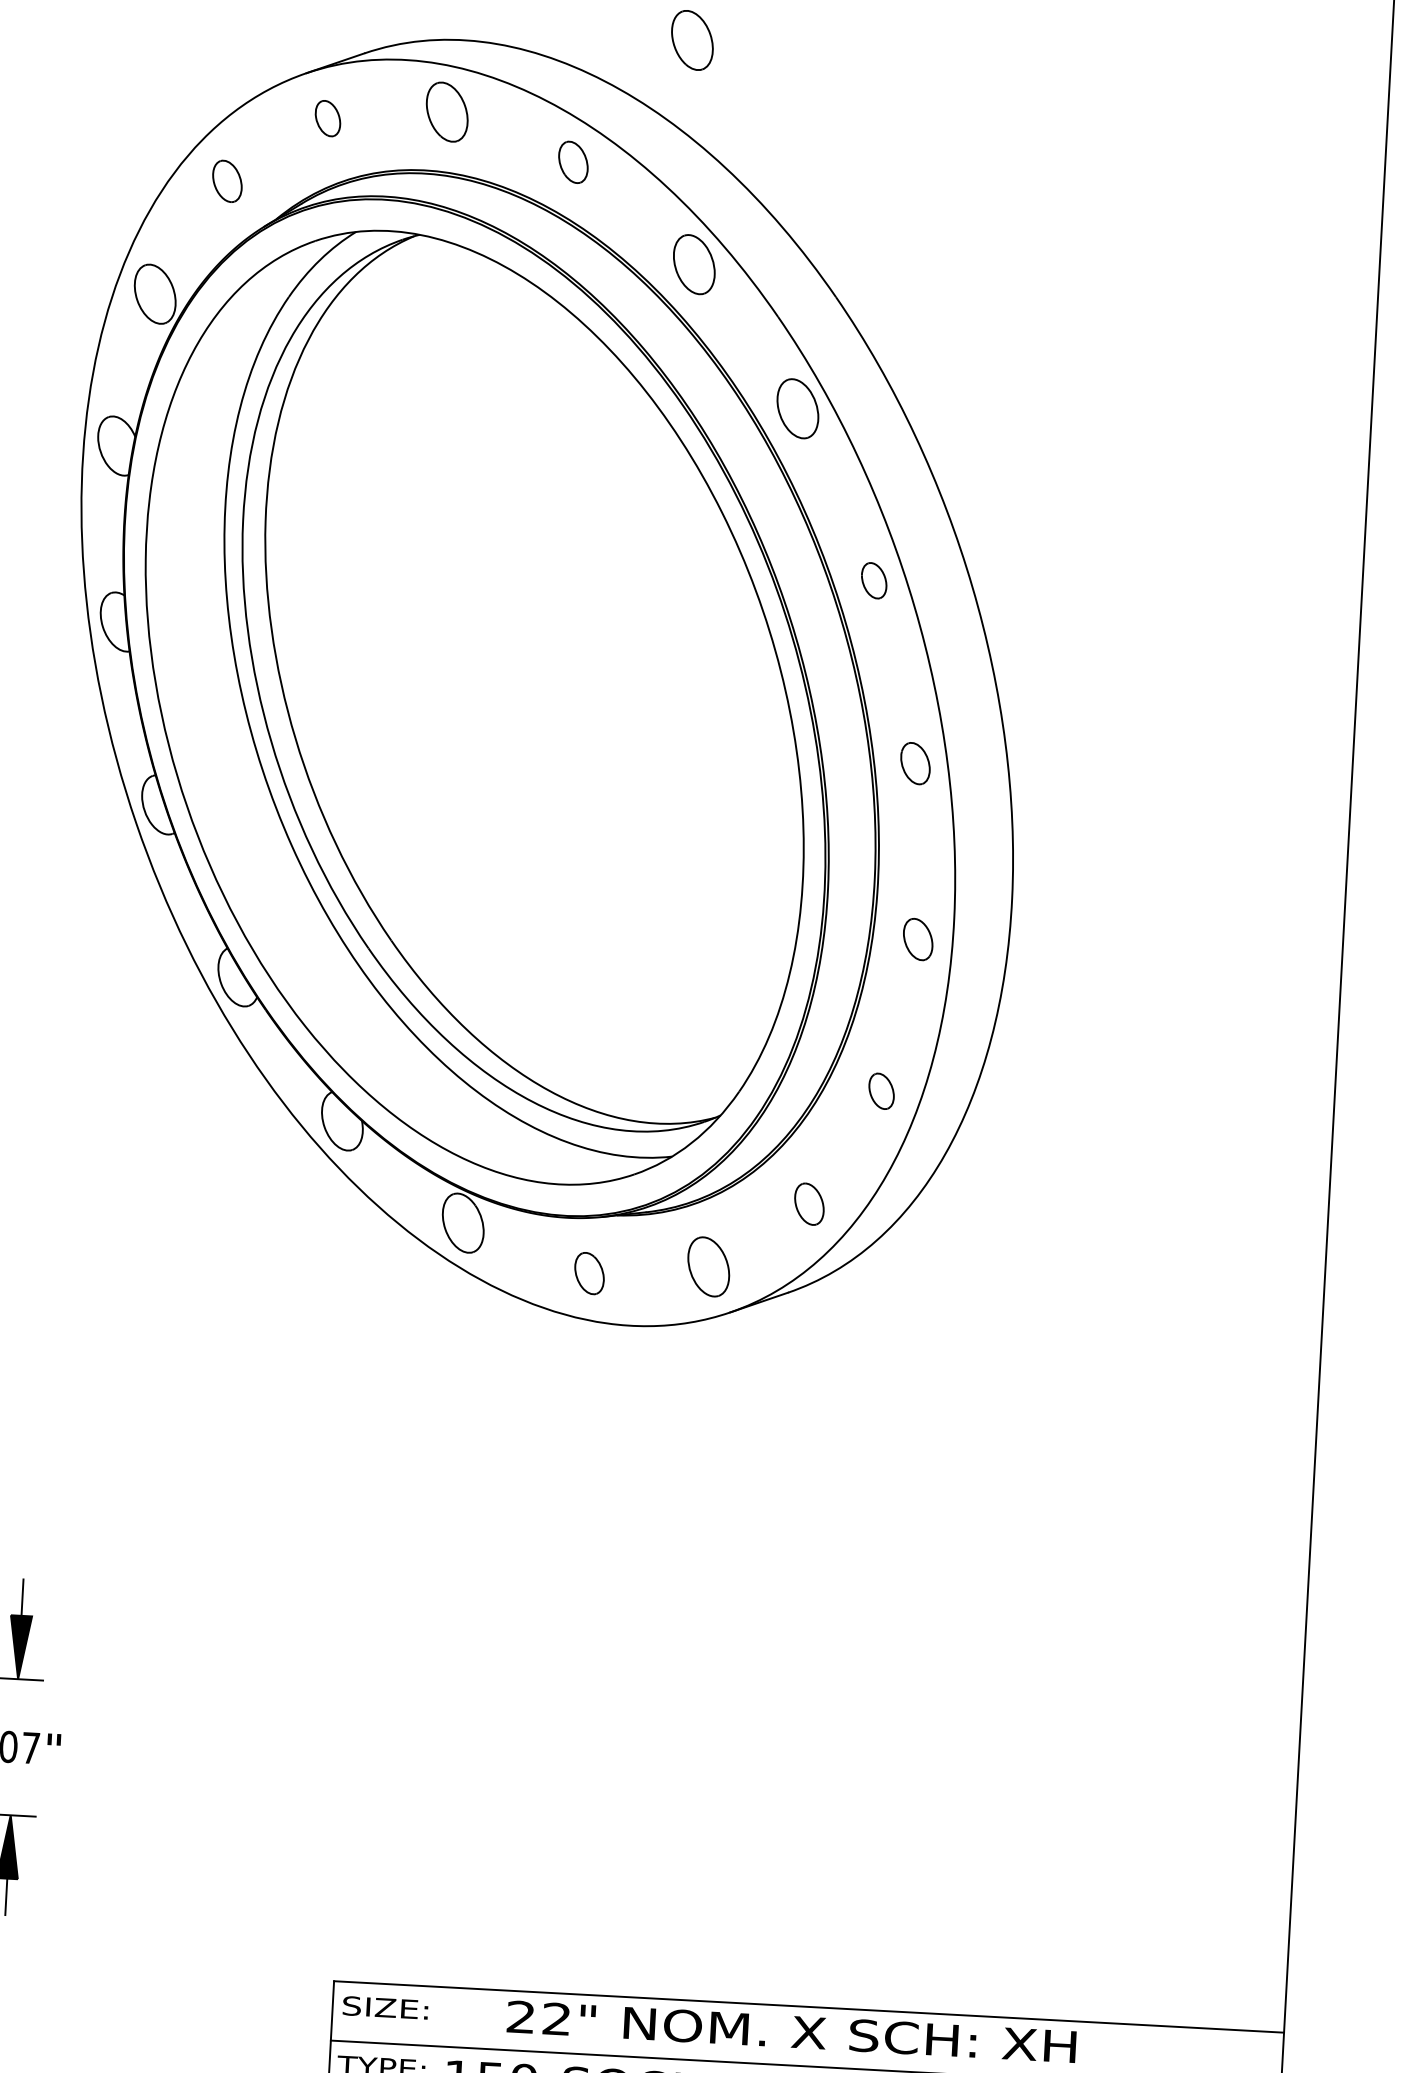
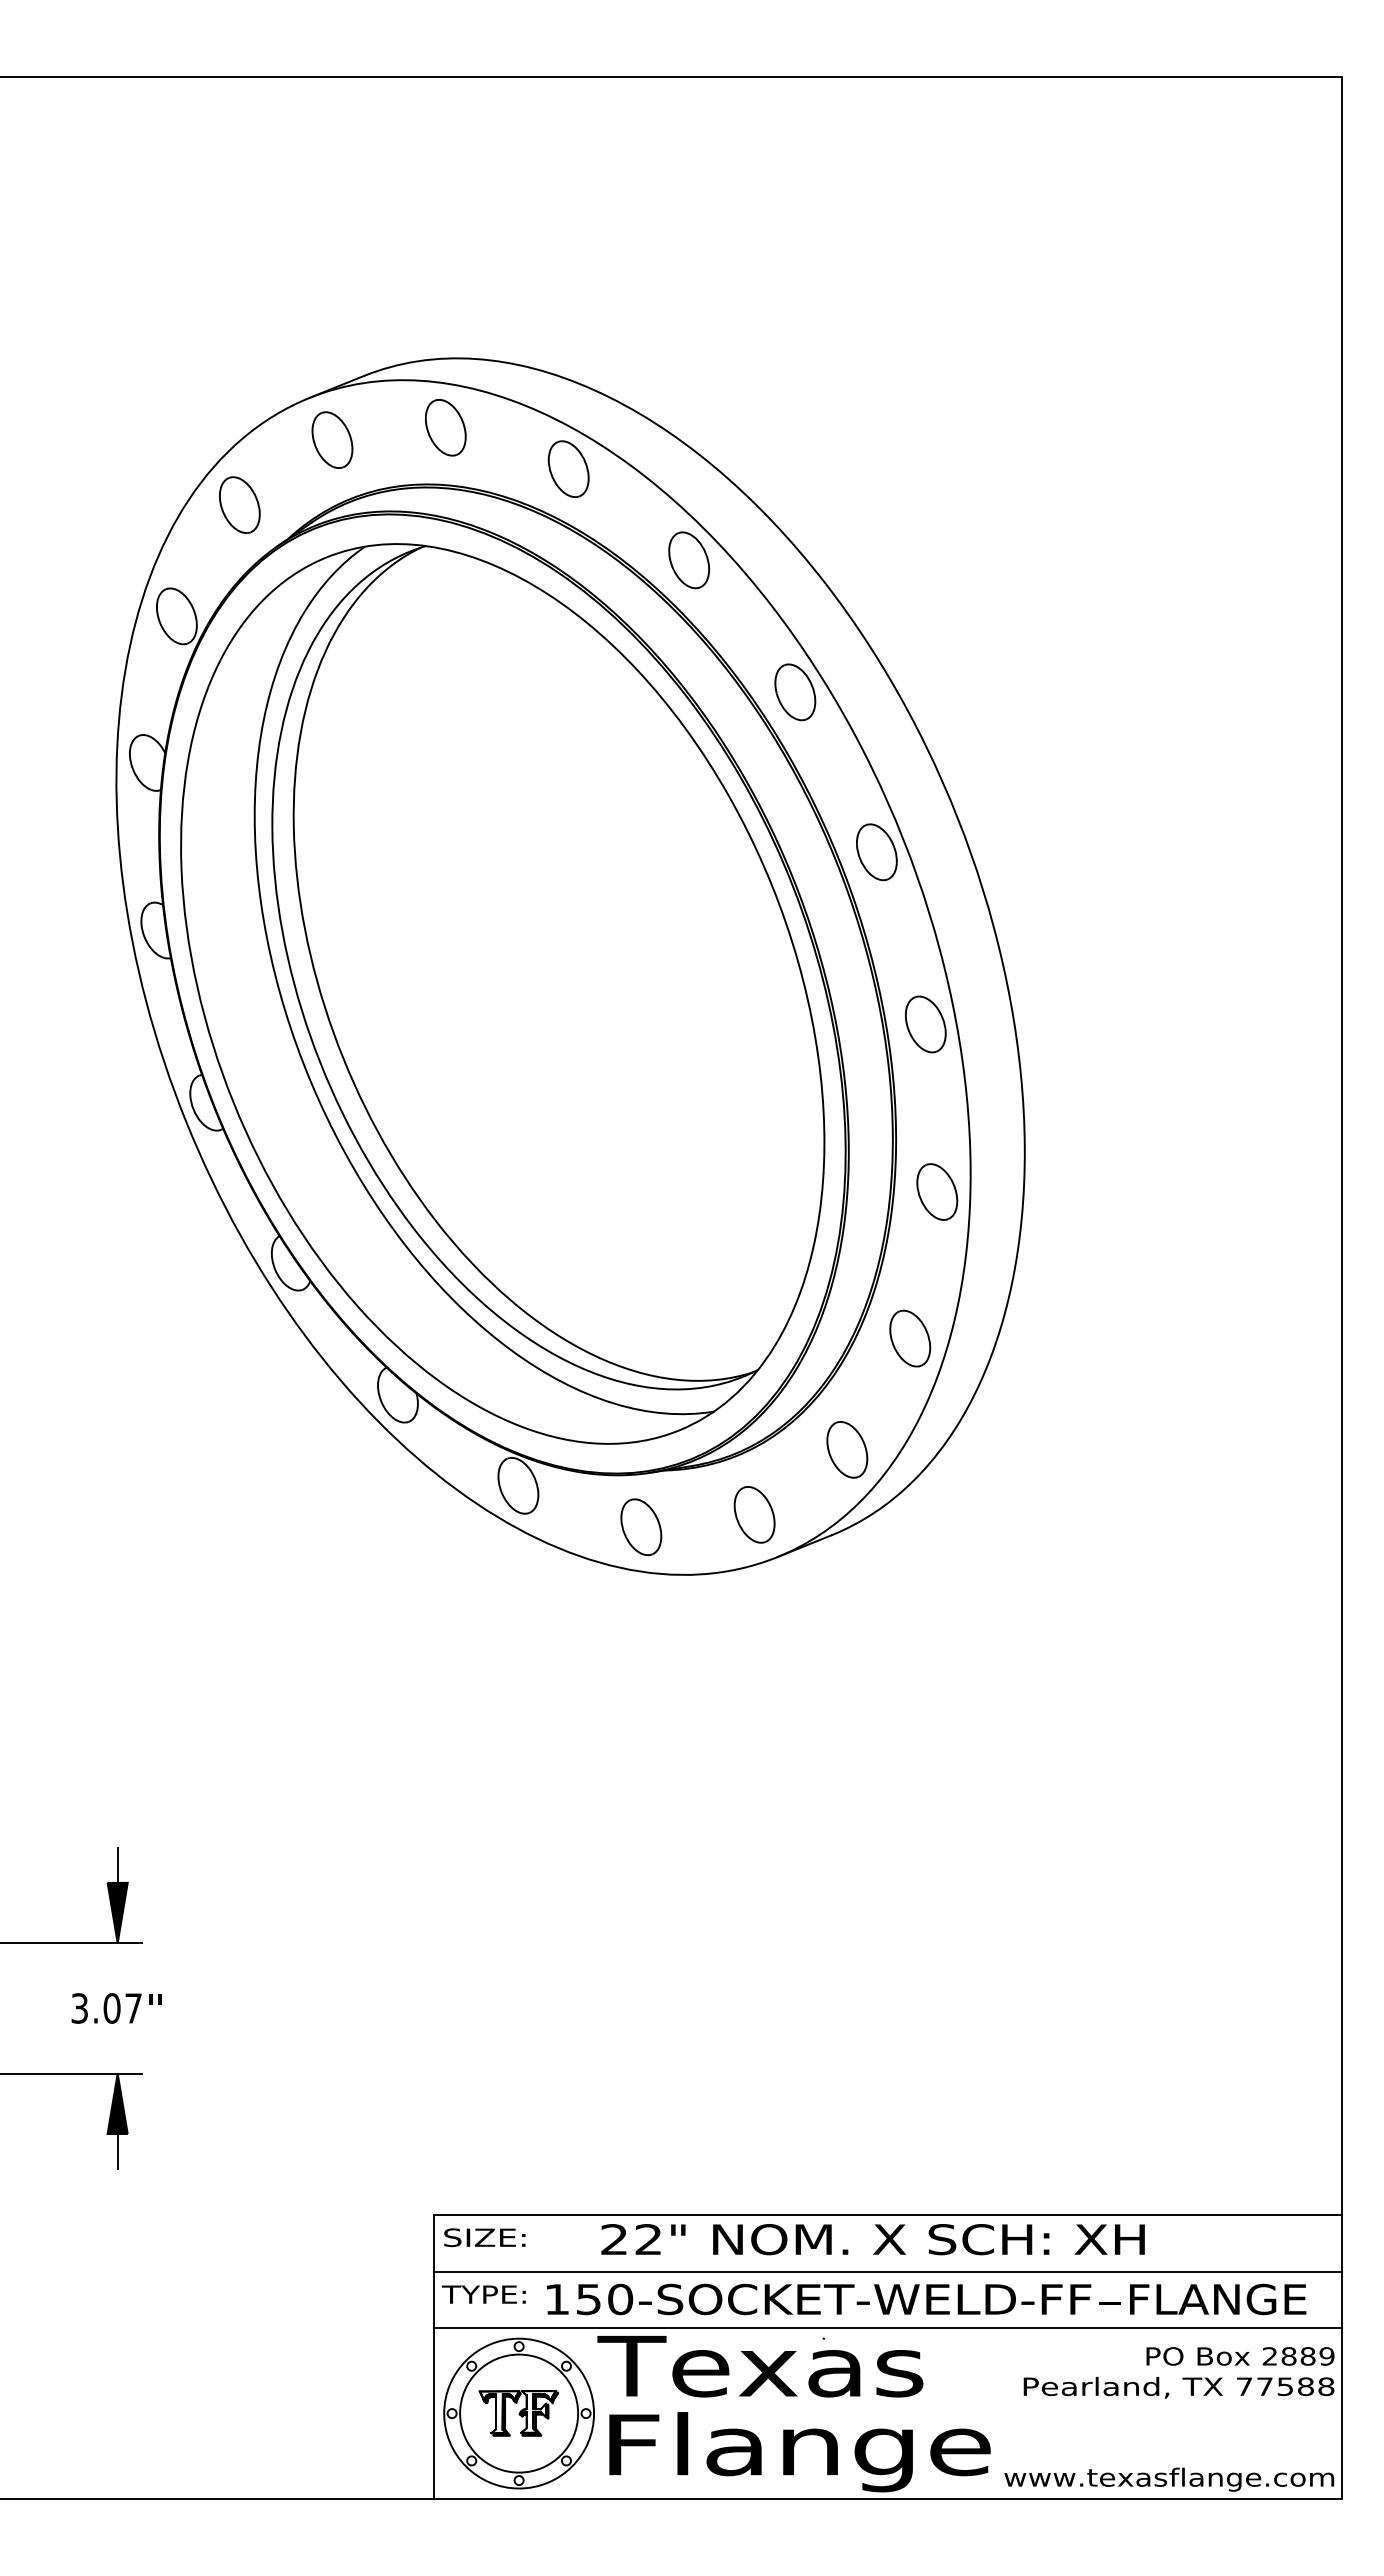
part: (692, 40) -> (675, 346), removed
part: (328, 118) -> (332, 439), size x1.67
part: (573, 161) -> (568, 468), size x1.43
part: (227, 180) -> (239, 504), size x1.43
part: (873, 580) -> (876, 852), size x1.67
part: (915, 763) -> (925, 1024), size x1.43
part: (918, 939) -> (937, 1191), size x1.43
part: (881, 1091) -> (910, 1338), size x1.67
part: (809, 1203) -> (847, 1449), size x1.43
part: (589, 1273) -> (641, 1527), size x1.43

